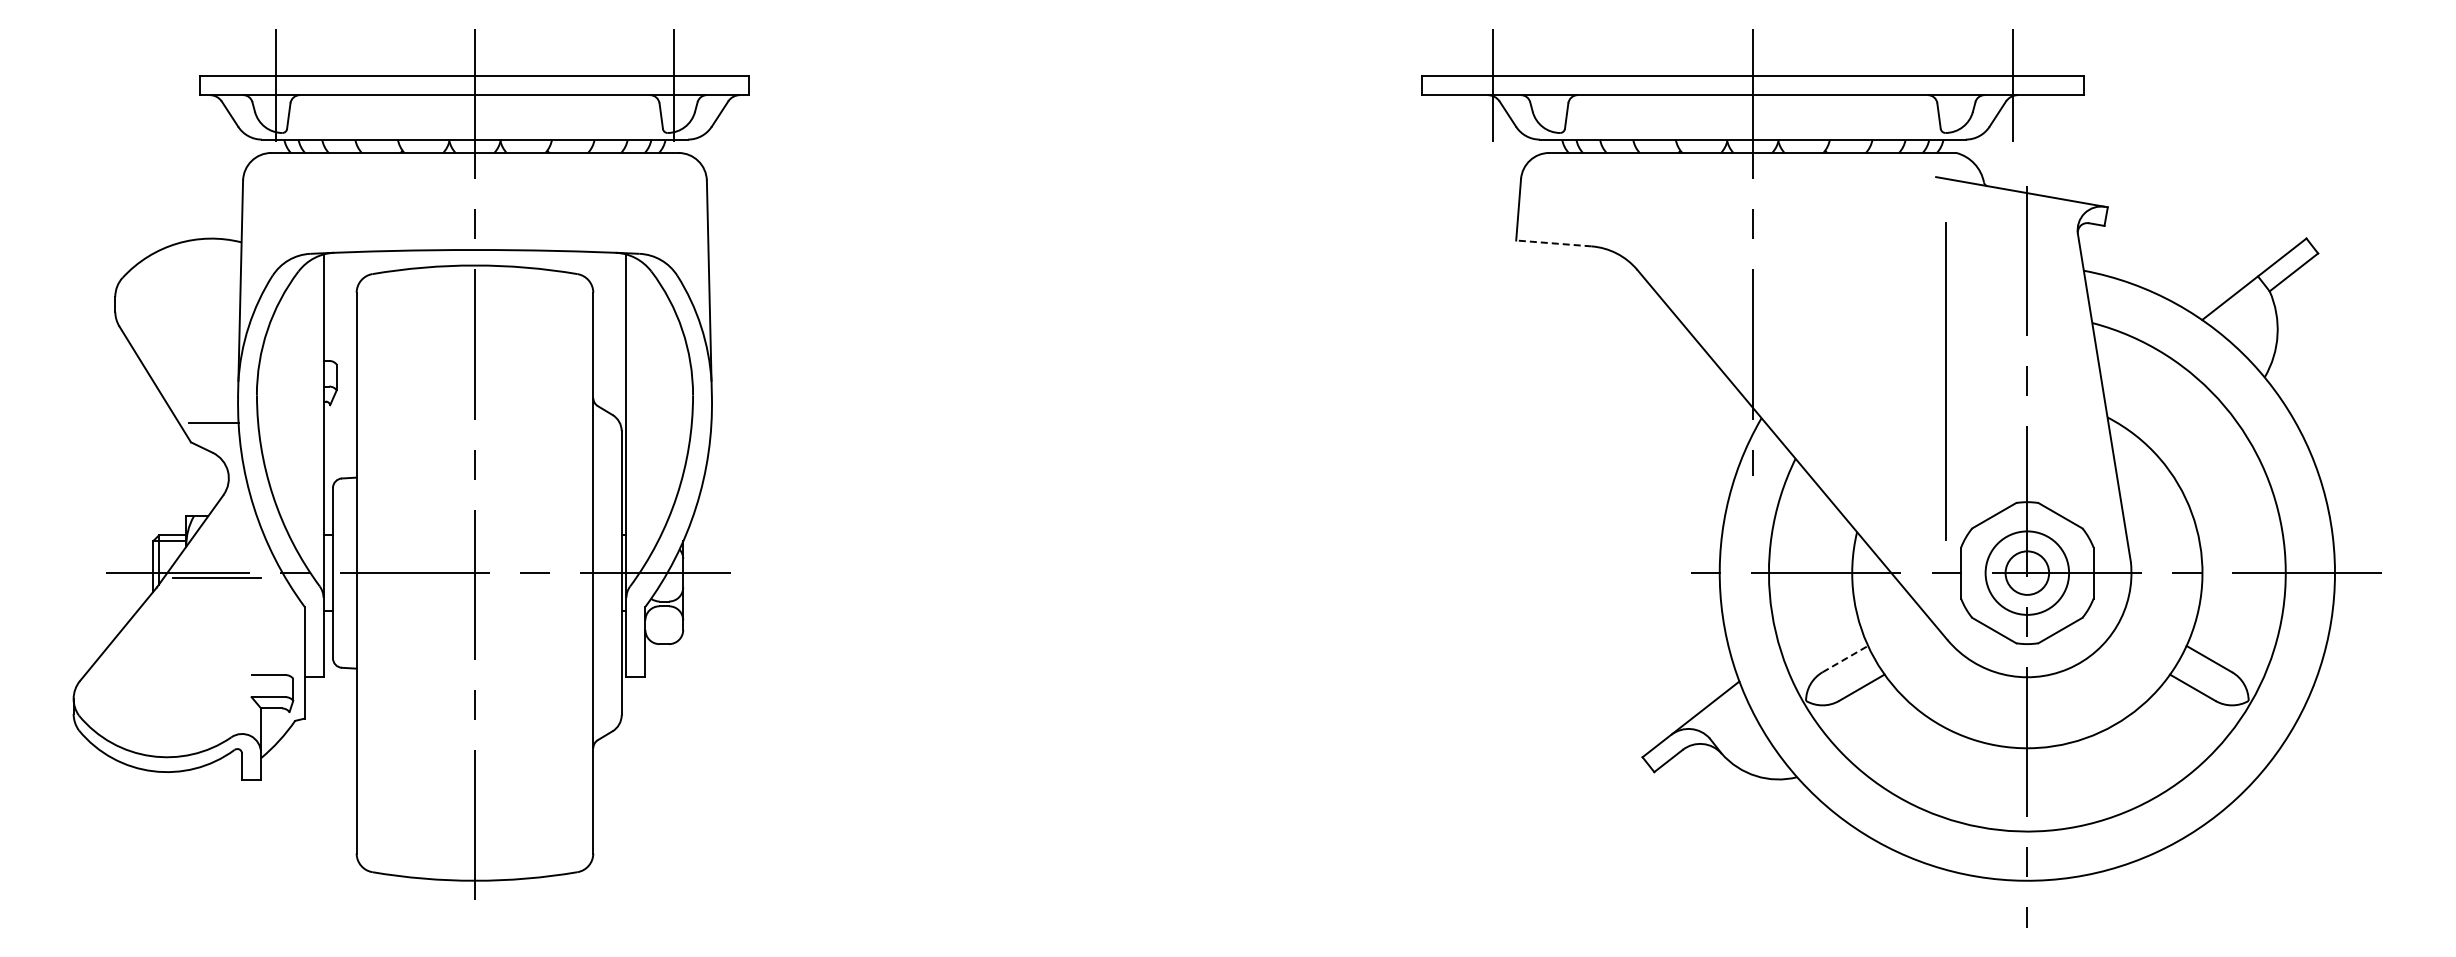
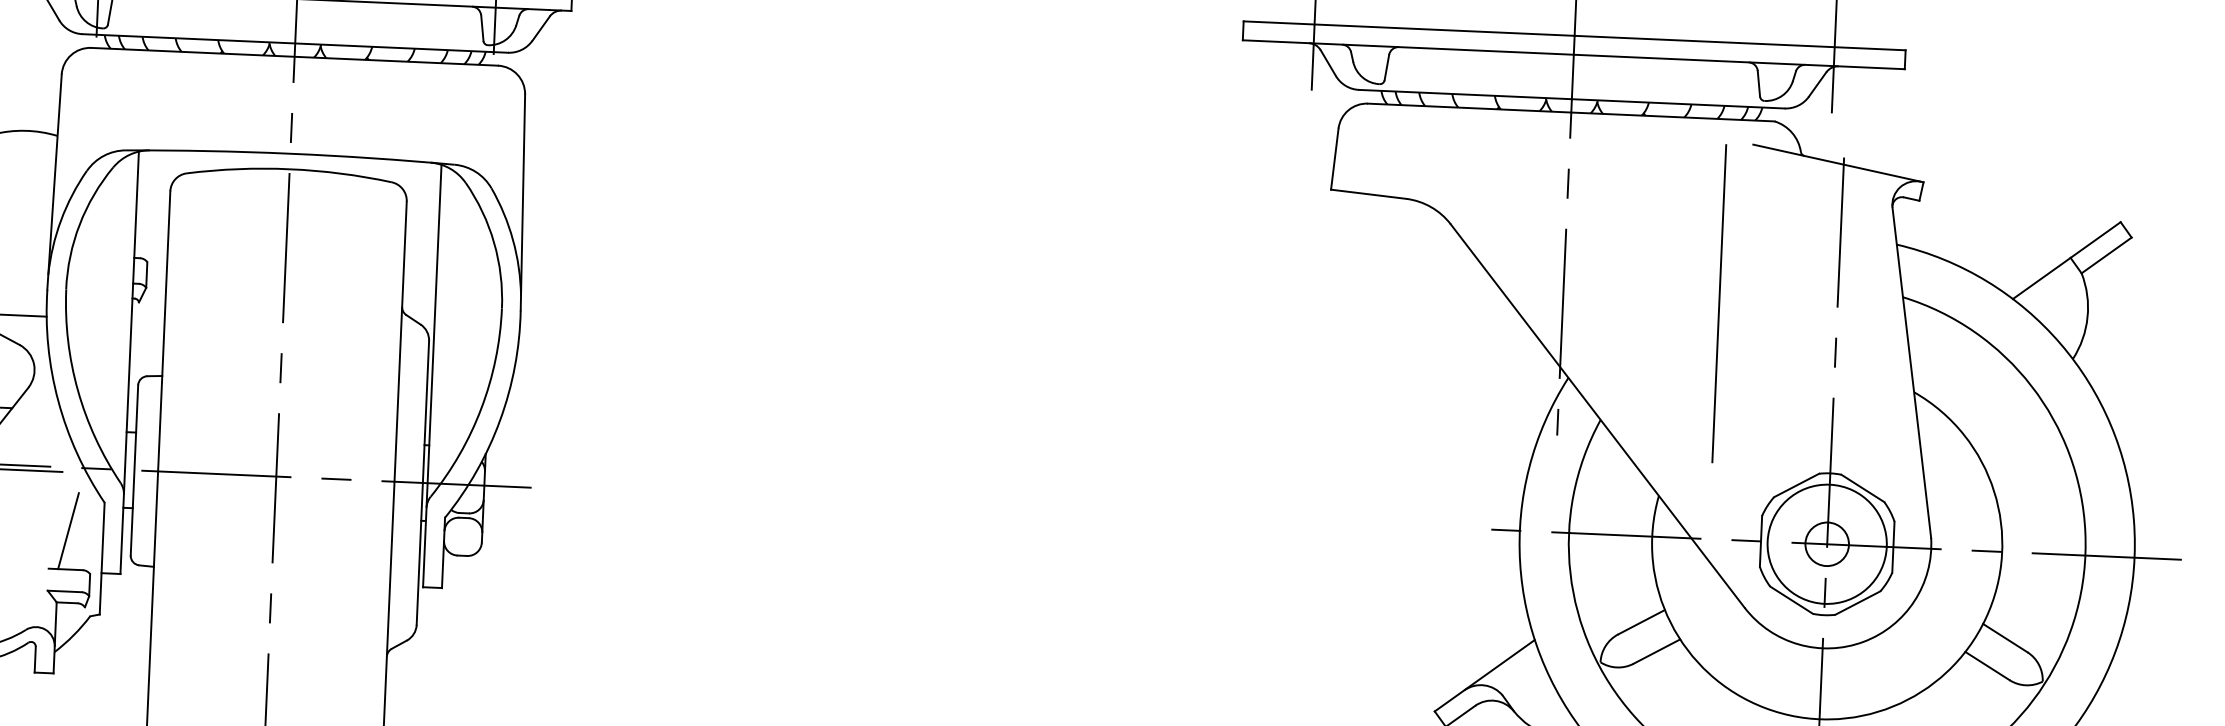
line: (1553, 243) -> (1368, 194), dashed -> solid
line: (1945, 381) -> (1718, 303), moved
circle: (2026, 572) -> (1826, 543), size x1.43
line: (269, 636) -> (68, 530), added
line: (1845, 658) -> (1641, 621), dashed -> solid

